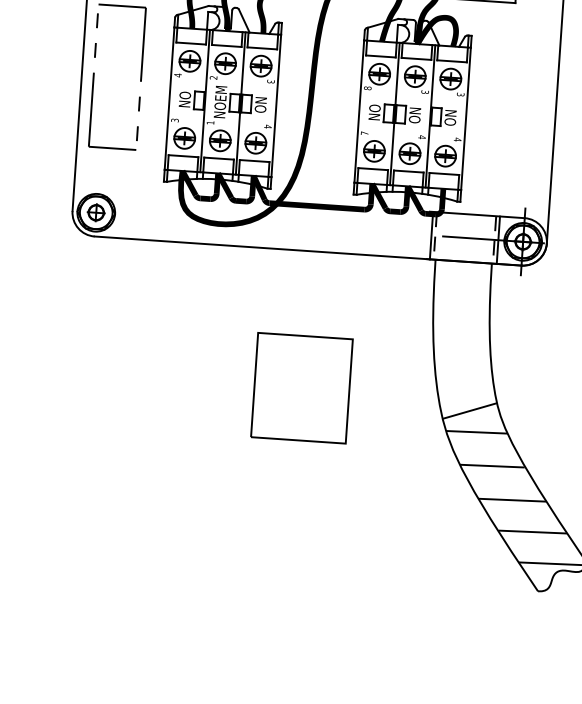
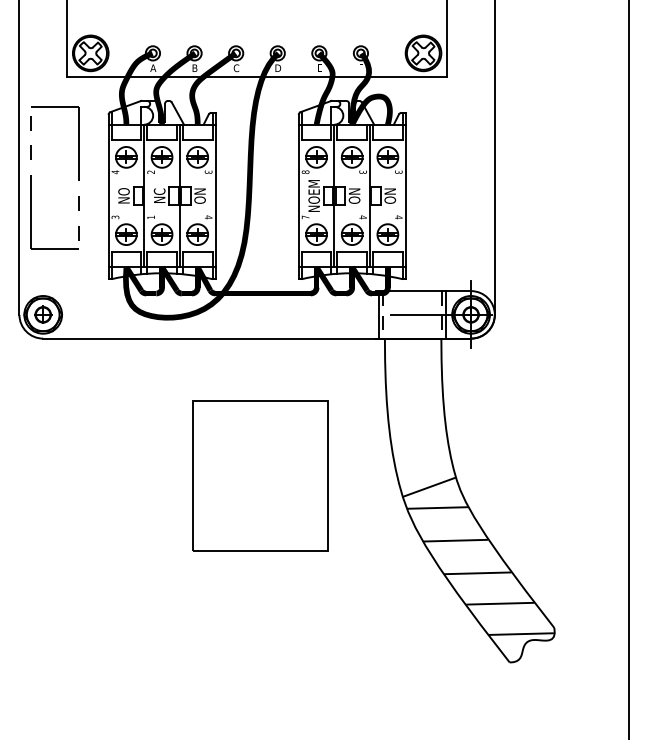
text: (220, 101) -> (159, 195), NOEM -> NC
text: (374, 112) -> (313, 195), NO -> NOEM
part: (302, 387) -> (260, 475), size x1.43

